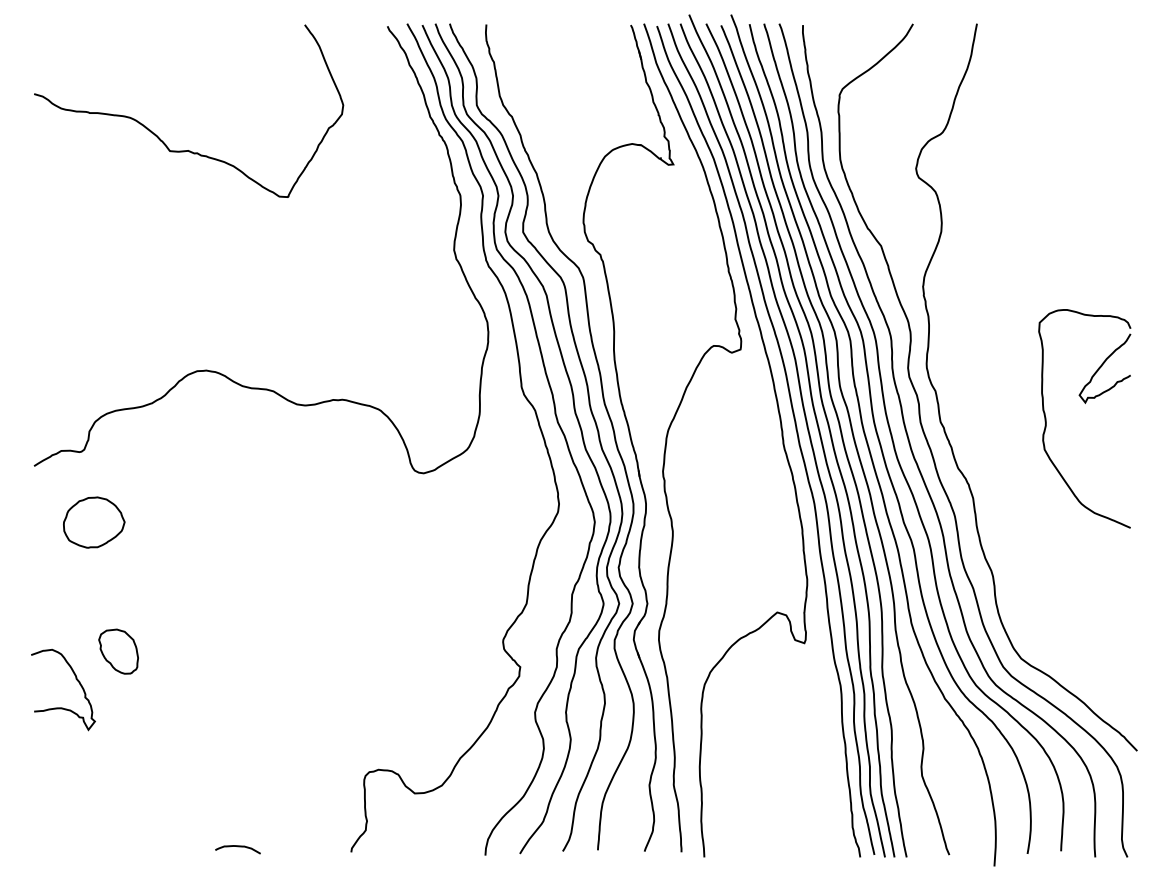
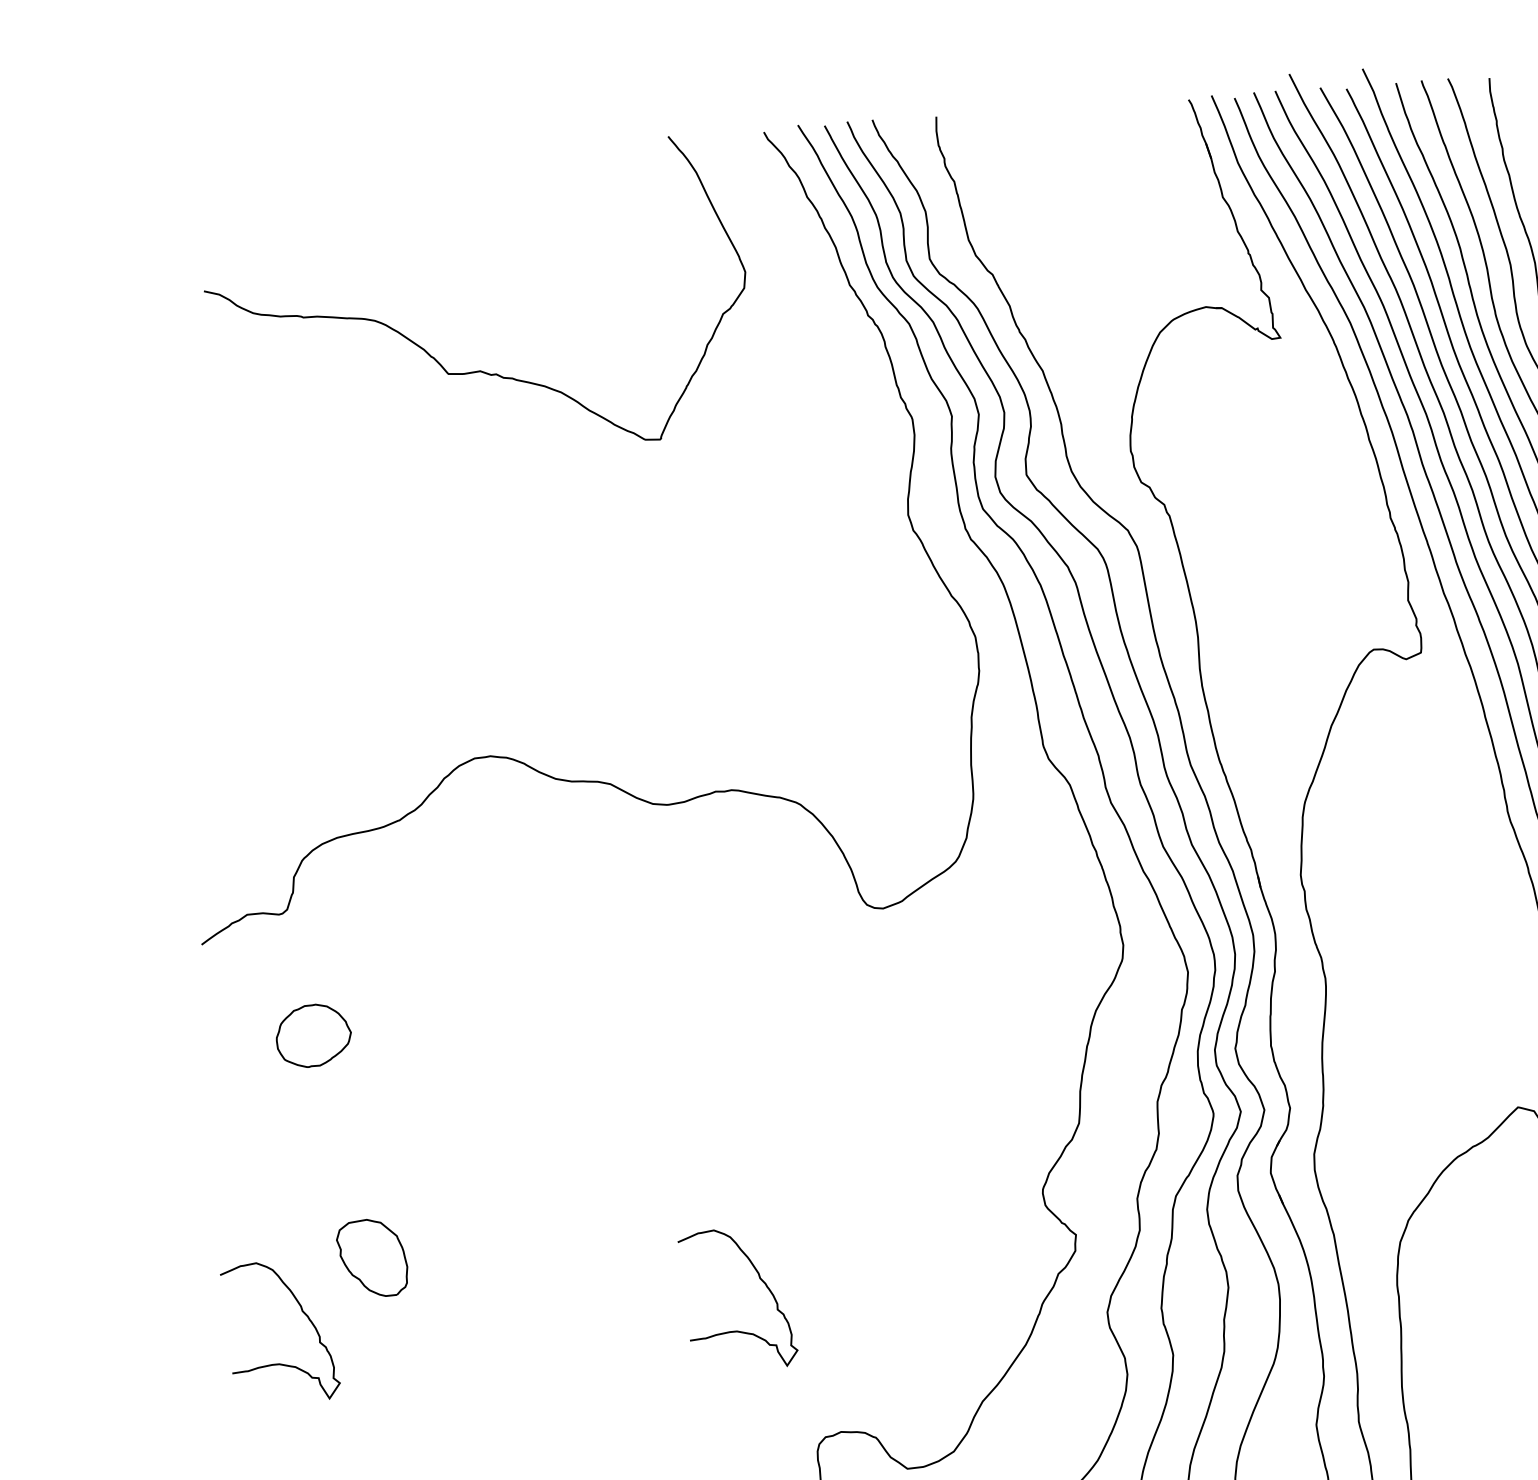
curve: (189, 150) -> (482, 370), moved
part: (94, 522) -> (314, 1035), size x0.7
curve: (337, 679) -> (758, 1279), added

